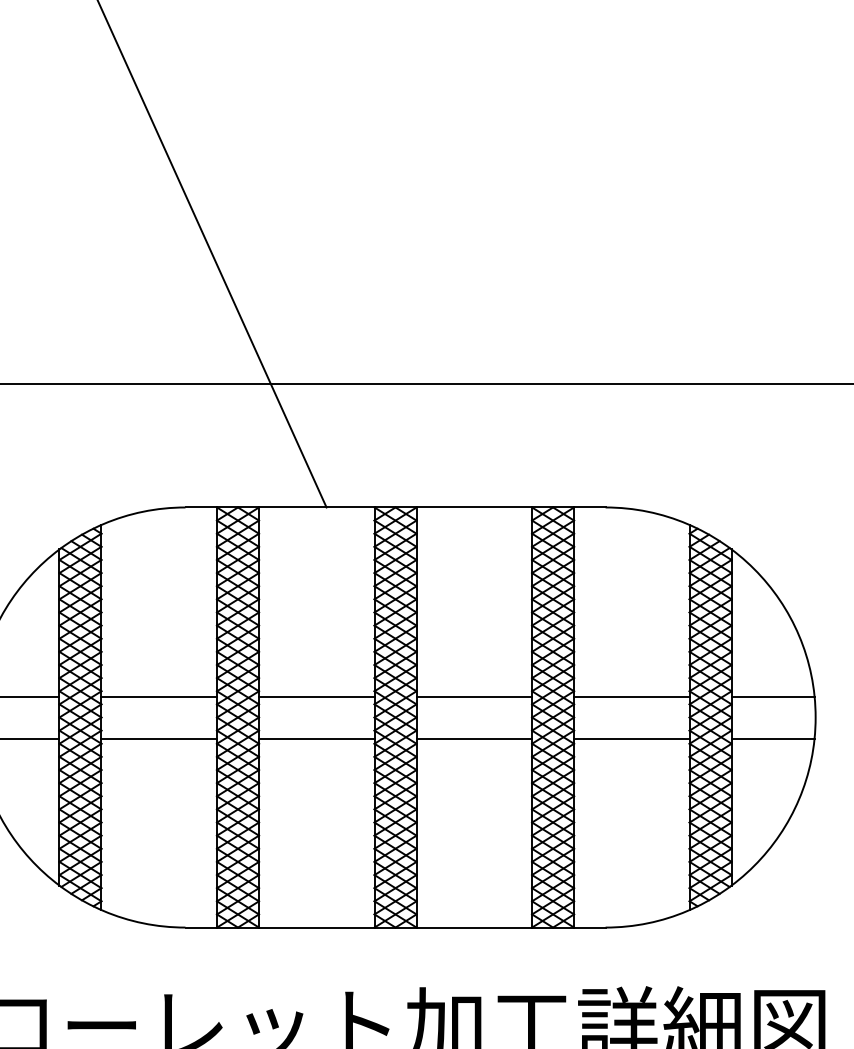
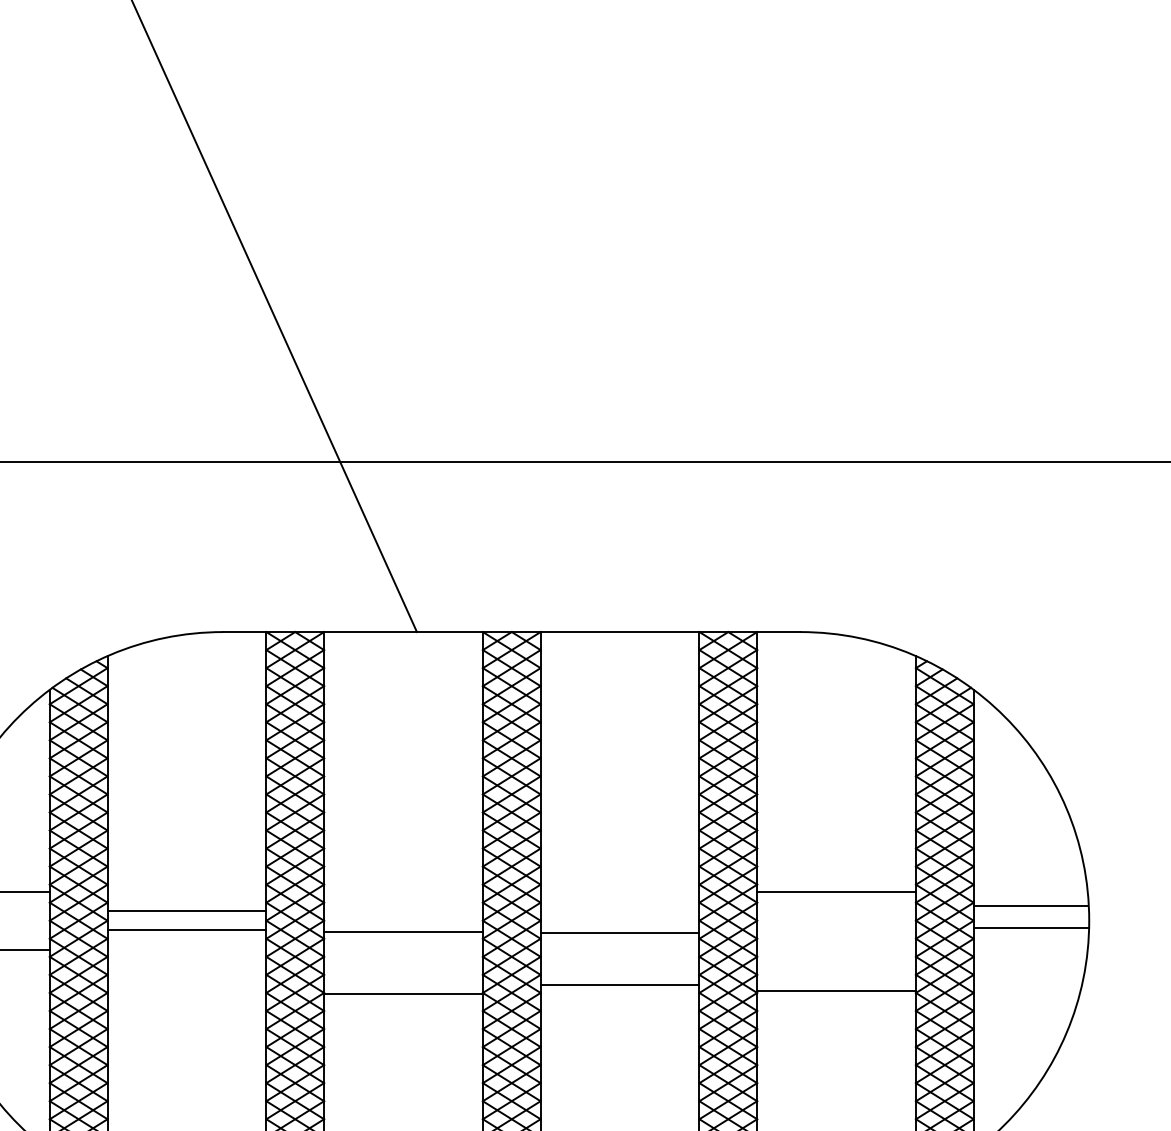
line: (159, 696) -> (187, 930), moved
line: (316, 696) -> (403, 931), moved
line: (474, 696) -> (620, 933), moved
line: (772, 696) -> (1029, 927), moved
line: (159, 738) -> (187, 911), moved
line: (316, 738) -> (403, 993), moved
line: (474, 738) -> (620, 985), moved
line: (631, 738) -> (836, 990), moved
line: (772, 738) -> (1029, 905), moved

